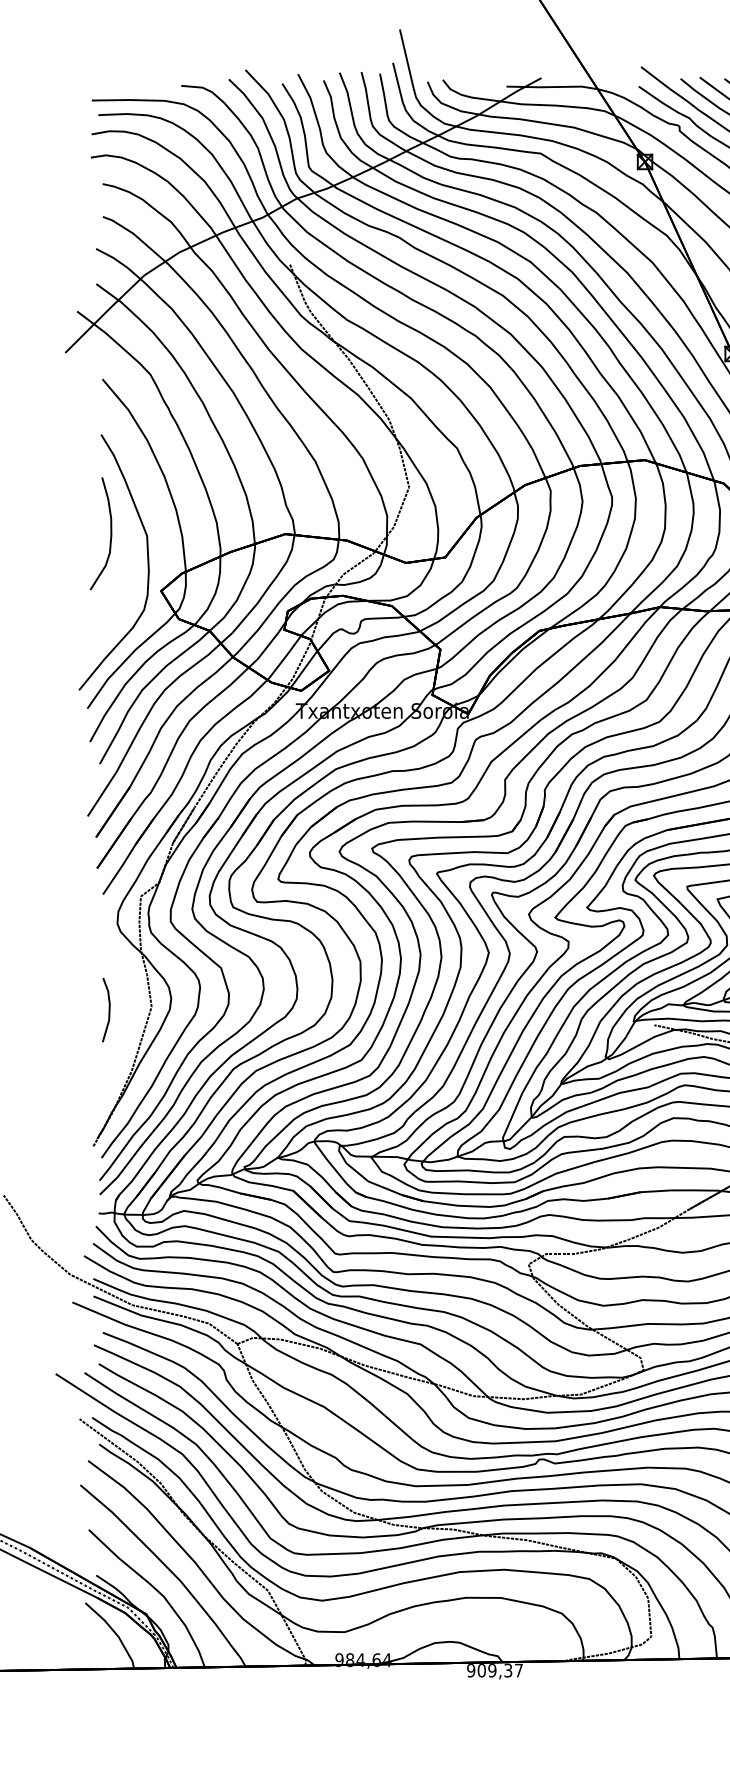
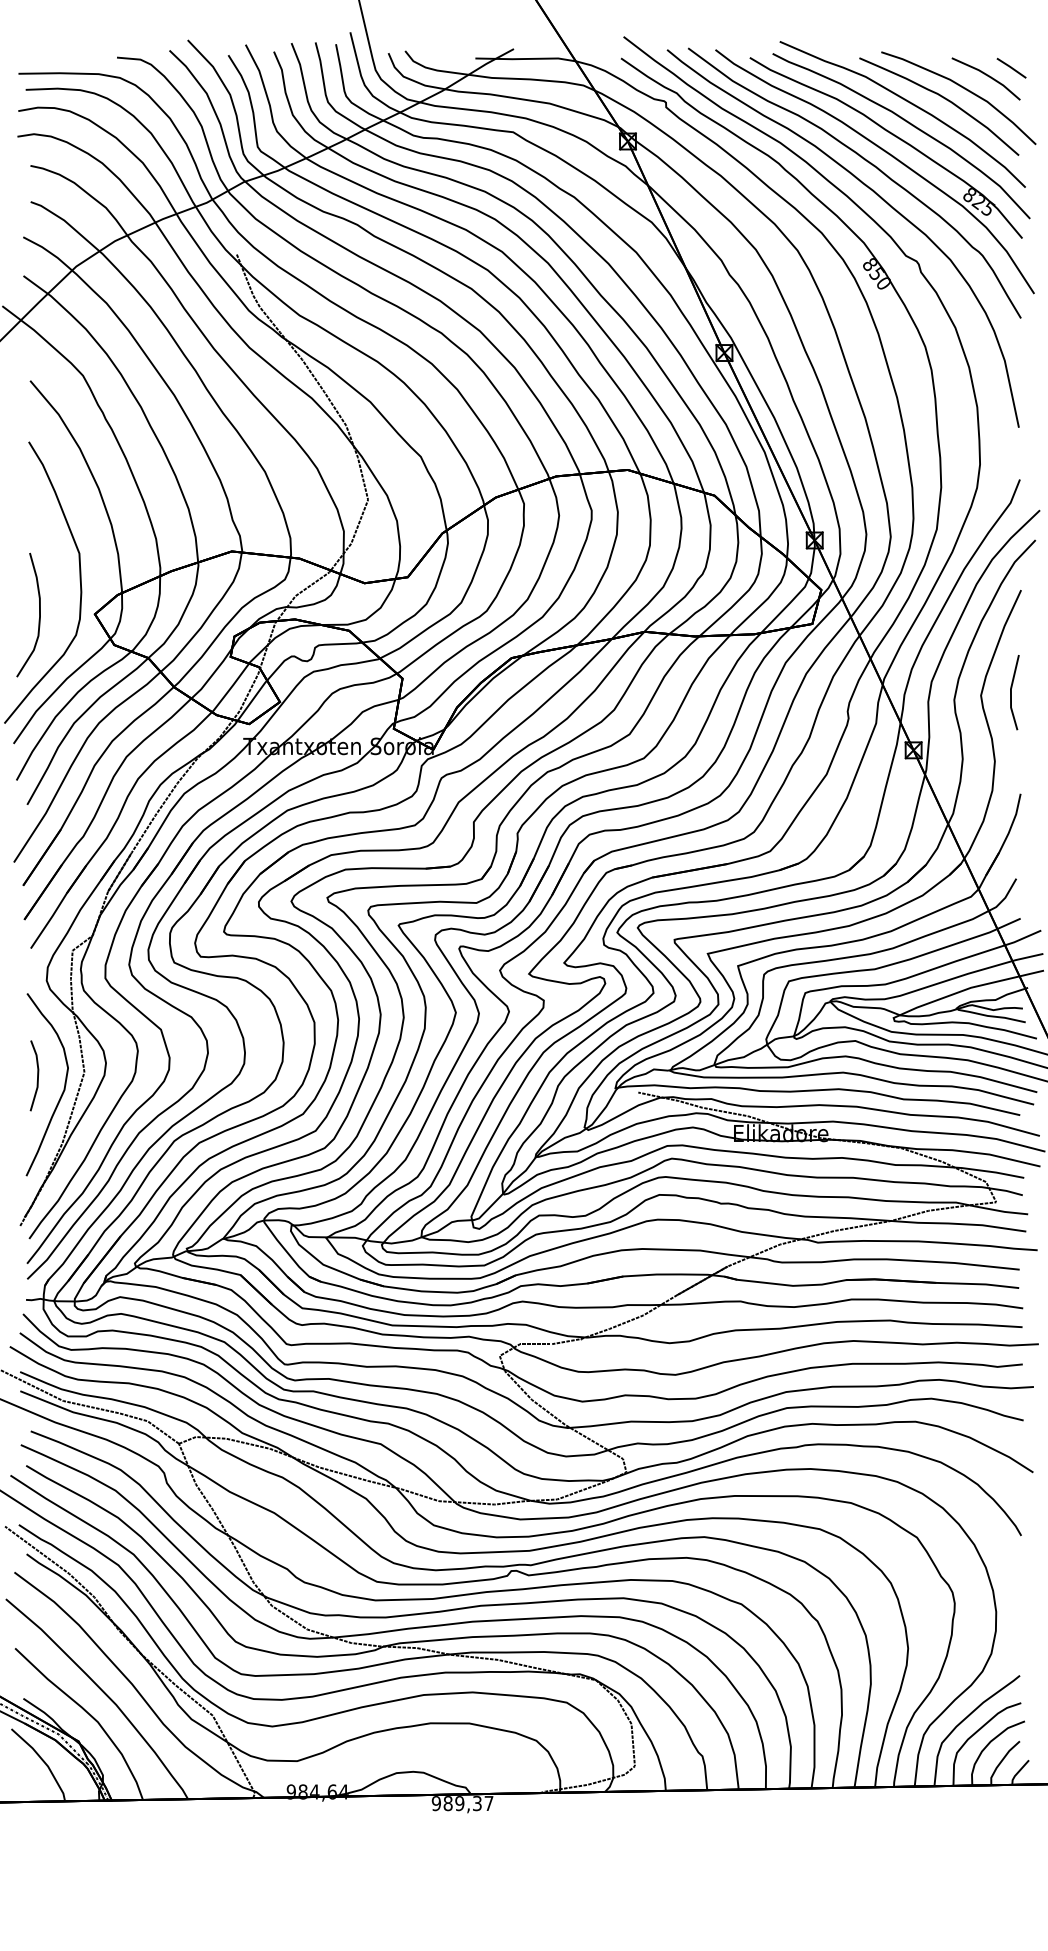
curve: (110, 533) -> (39, 614), moved
curve: (132, 1021) -> (63, 1088), added
text: (481, 1670) -> (447, 1803), 909,37 -> 989,37

